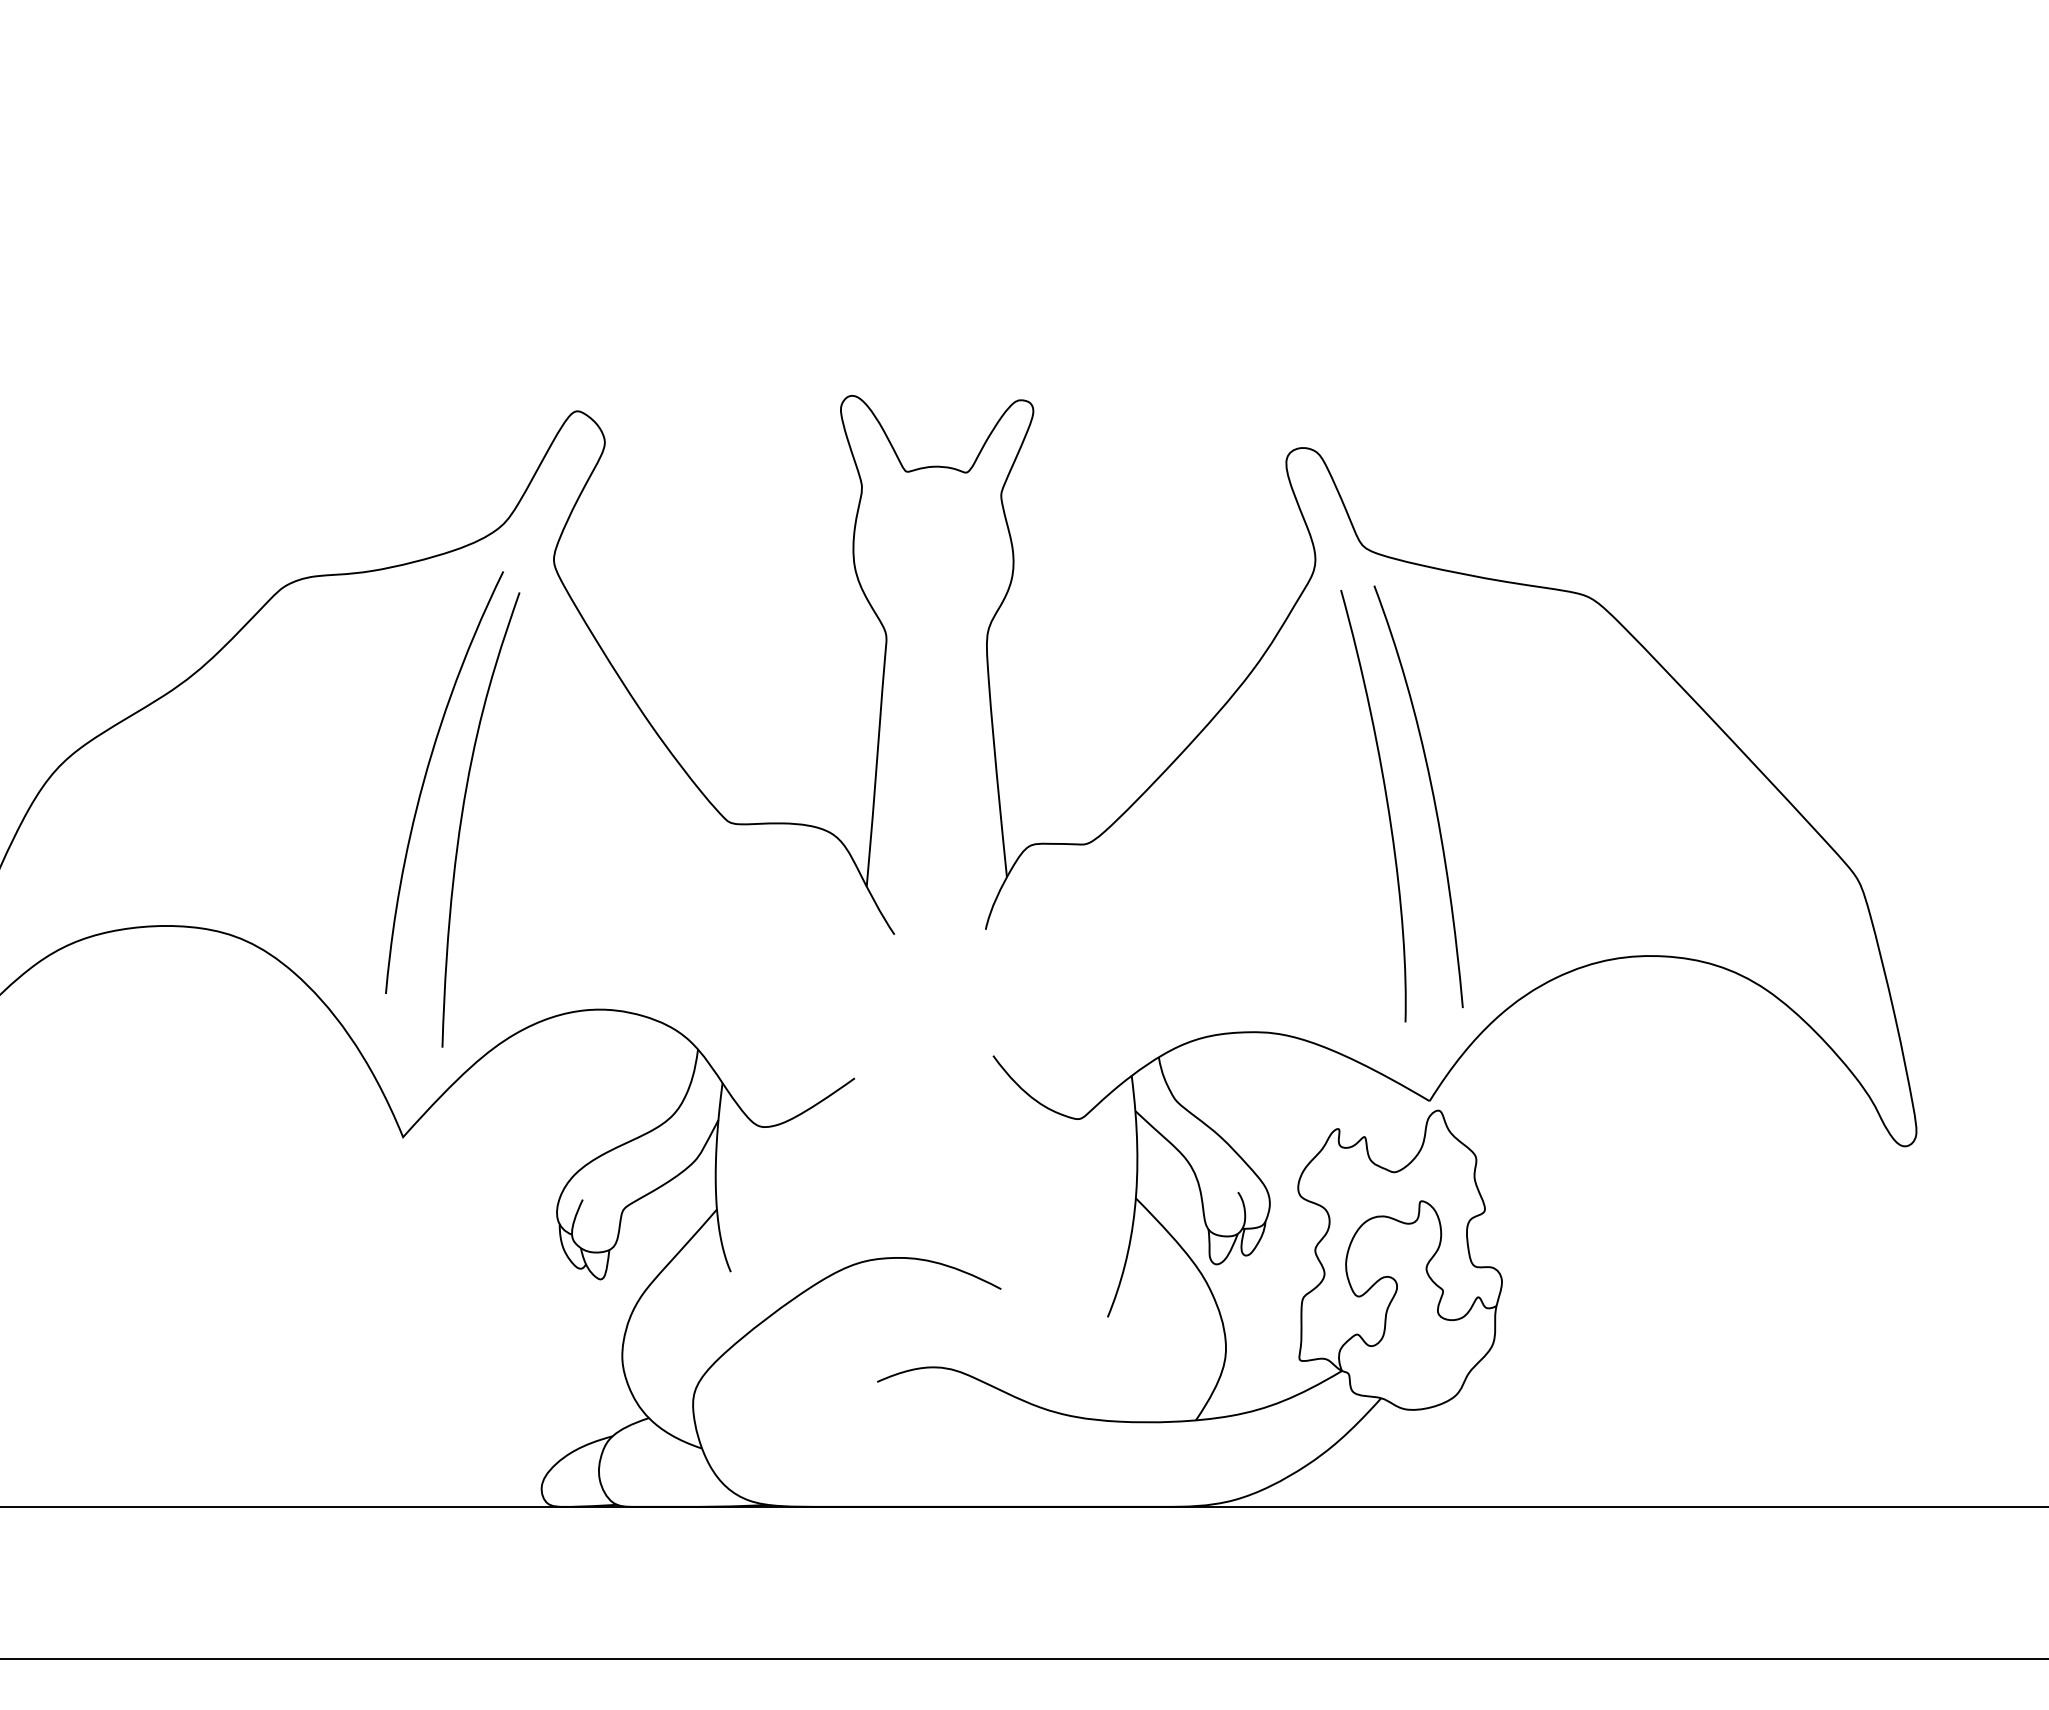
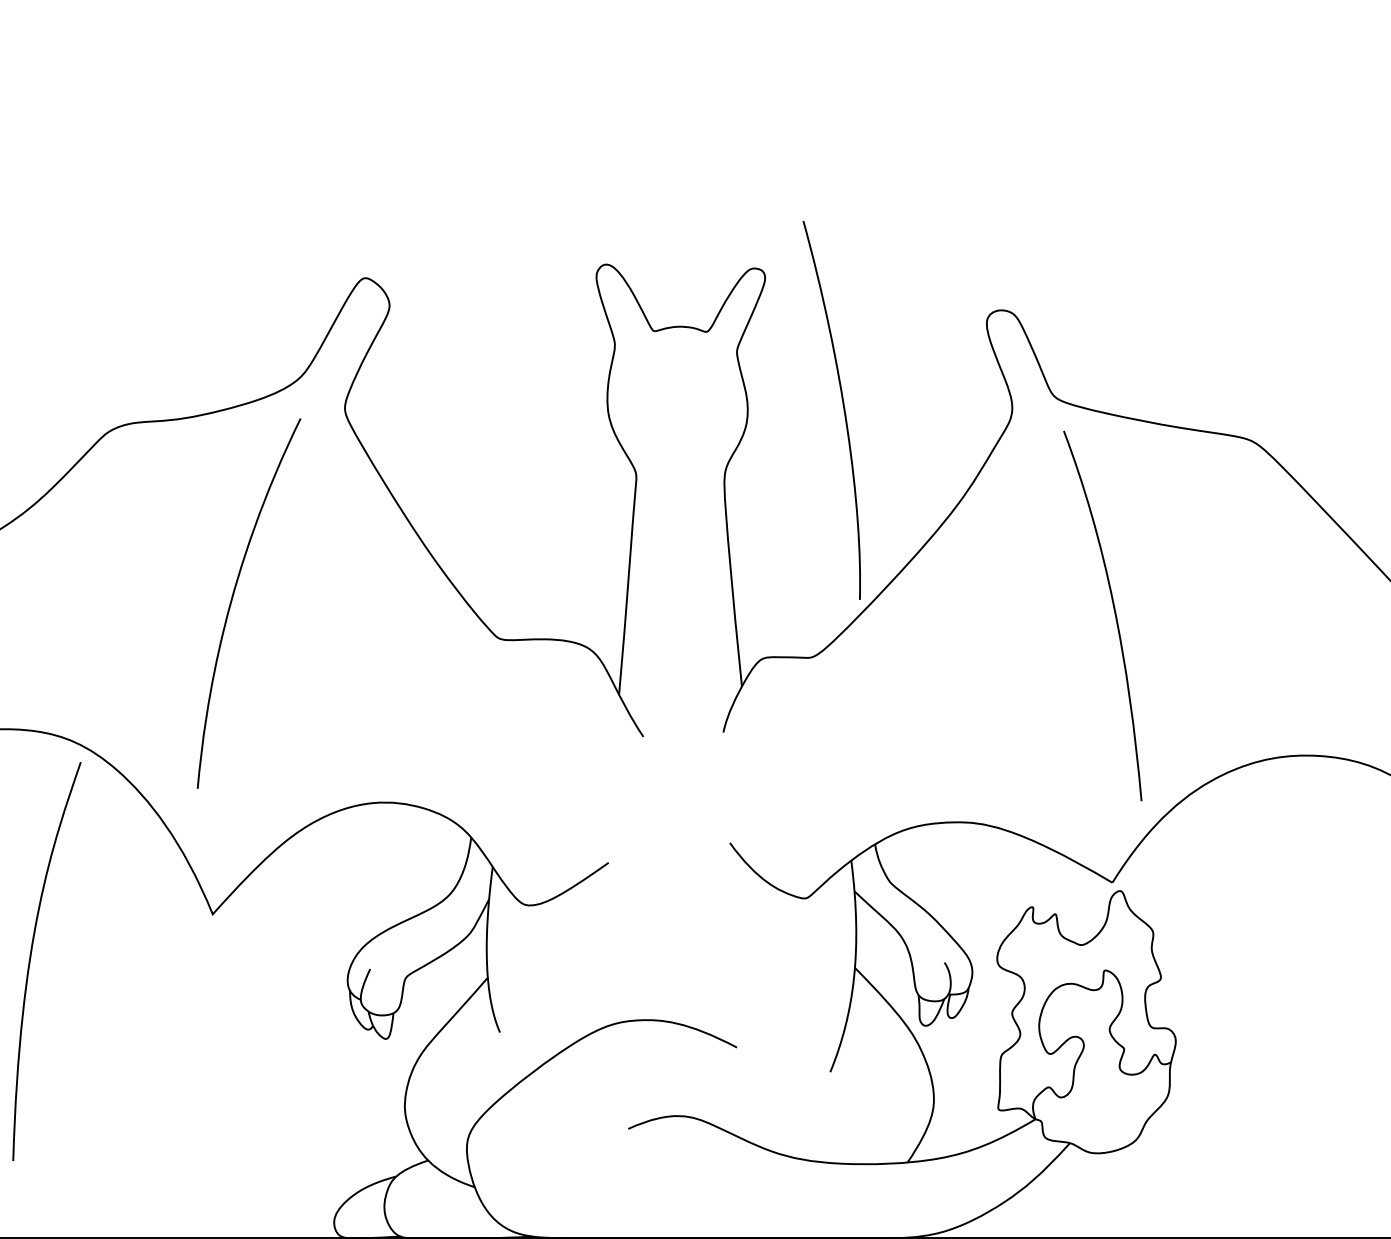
curve: (1386, 804) -> (843, 408), moved
curve: (462, 819) -> (30, 961), moved

